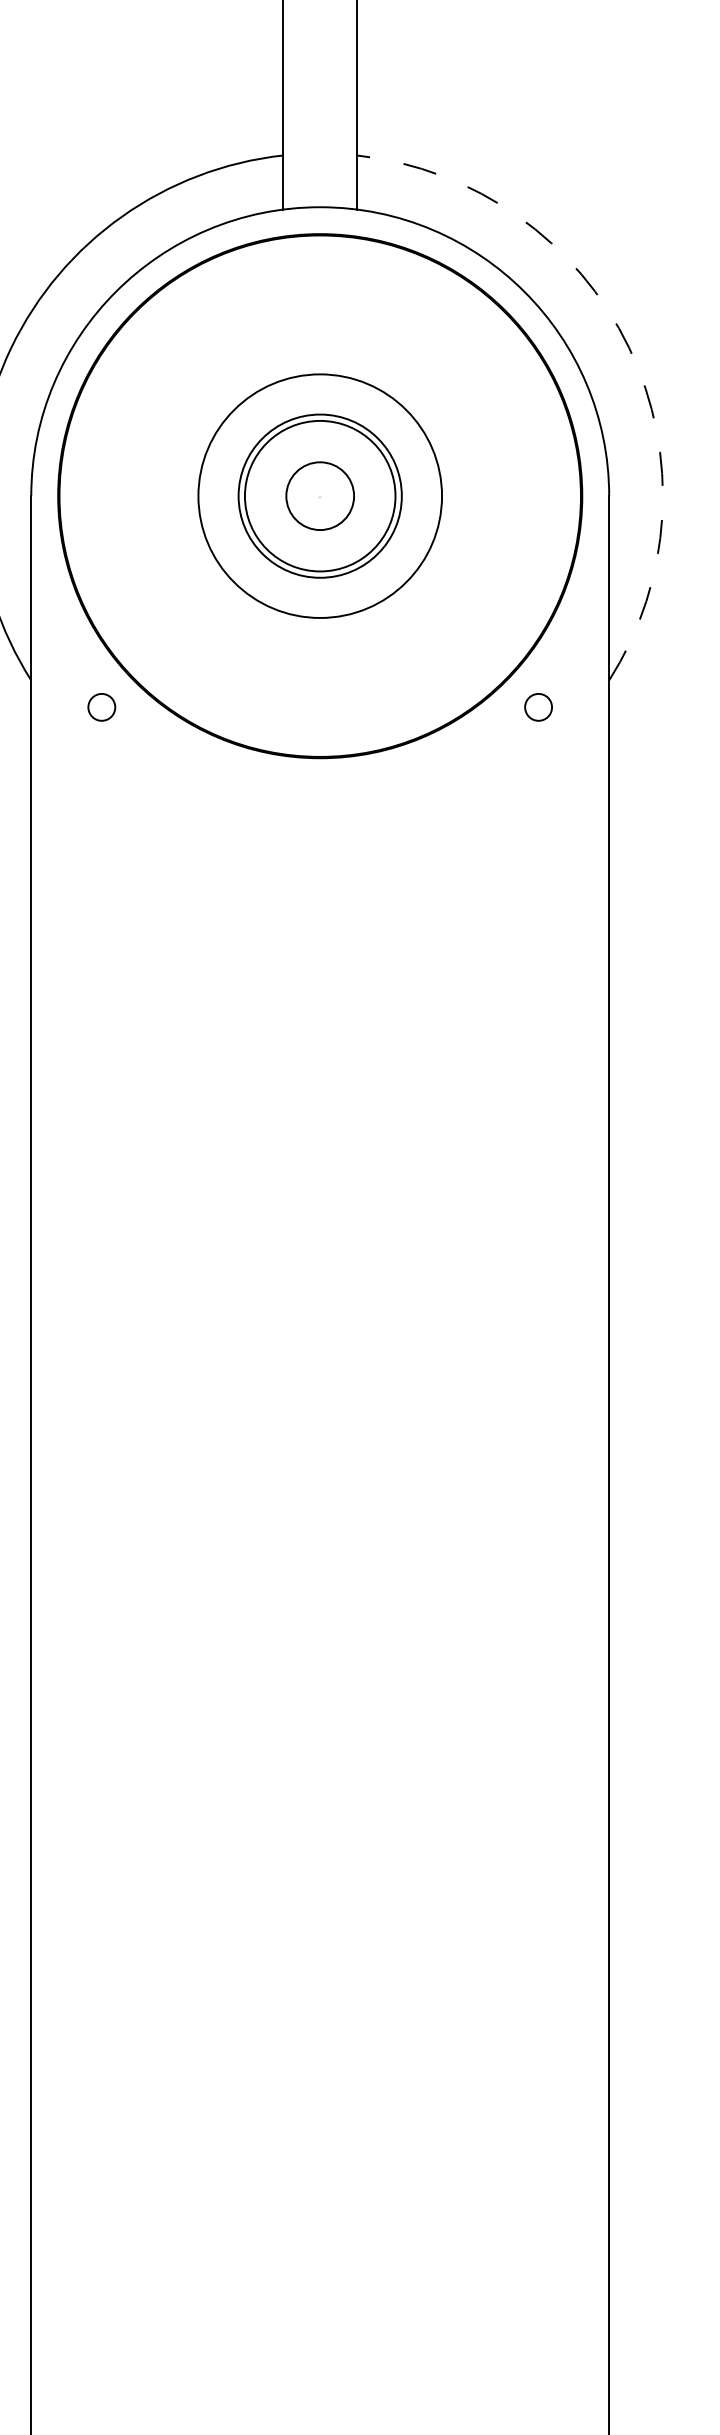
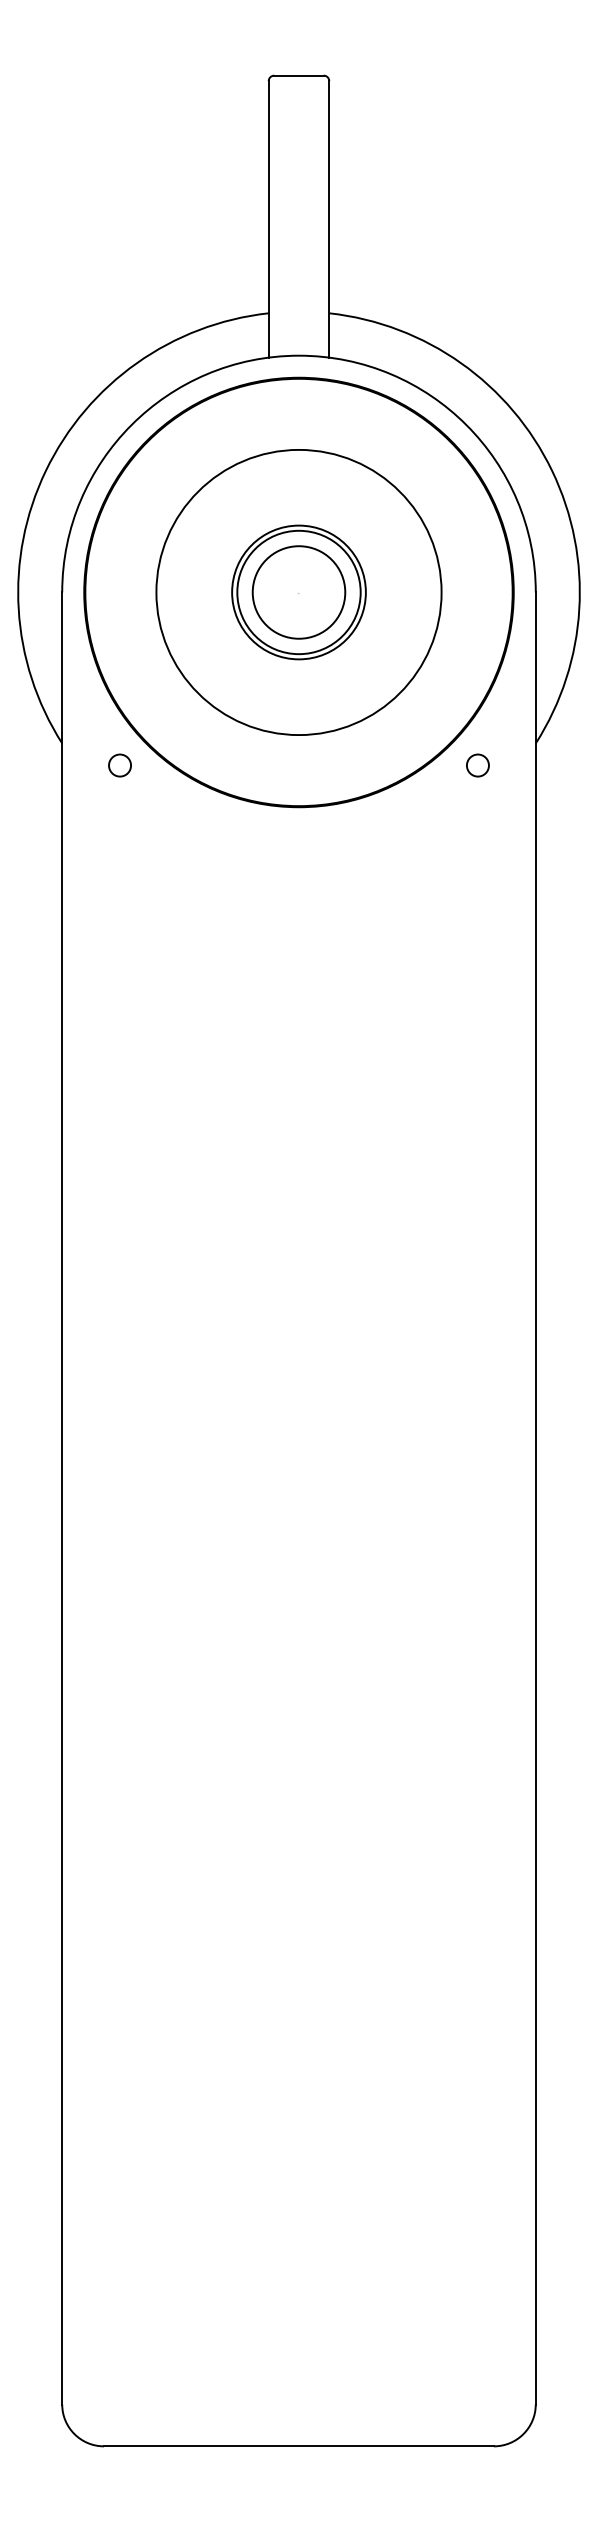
arc: (629, 347) -> (552, 470), dashed -> solid
circle: (319, 496) -> (298, 592), size x1.43
circle: (319, 496) -> (298, 592), size x1.67

